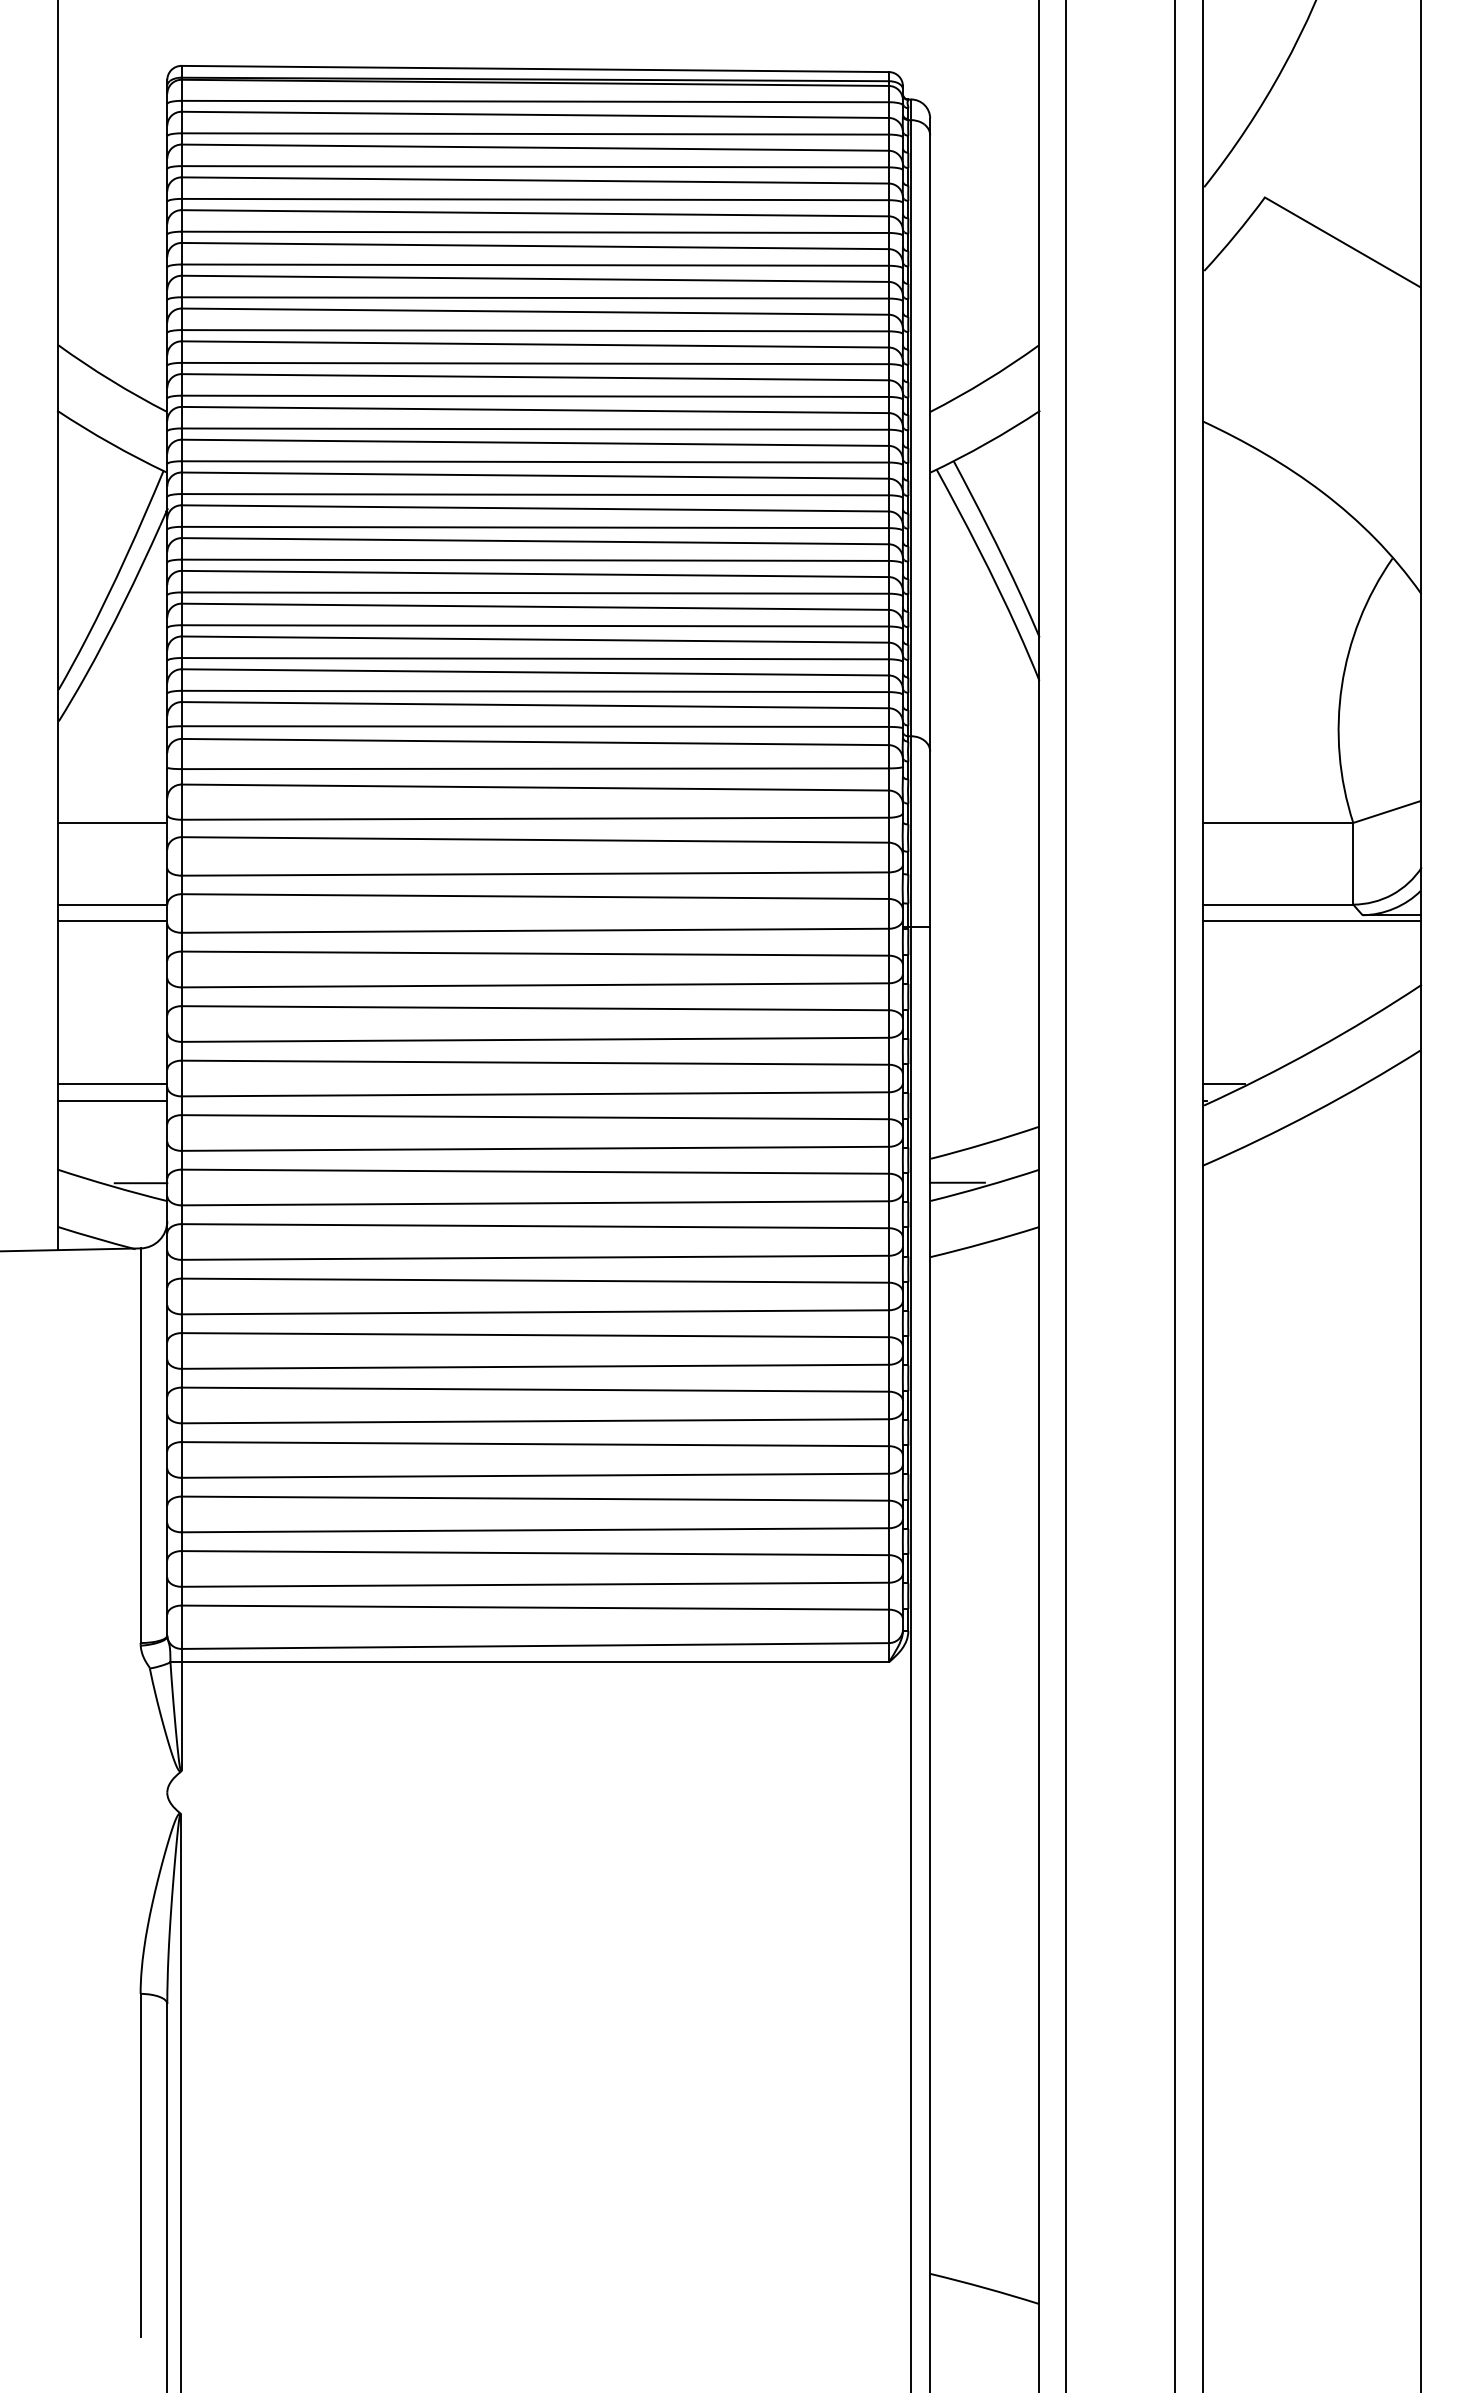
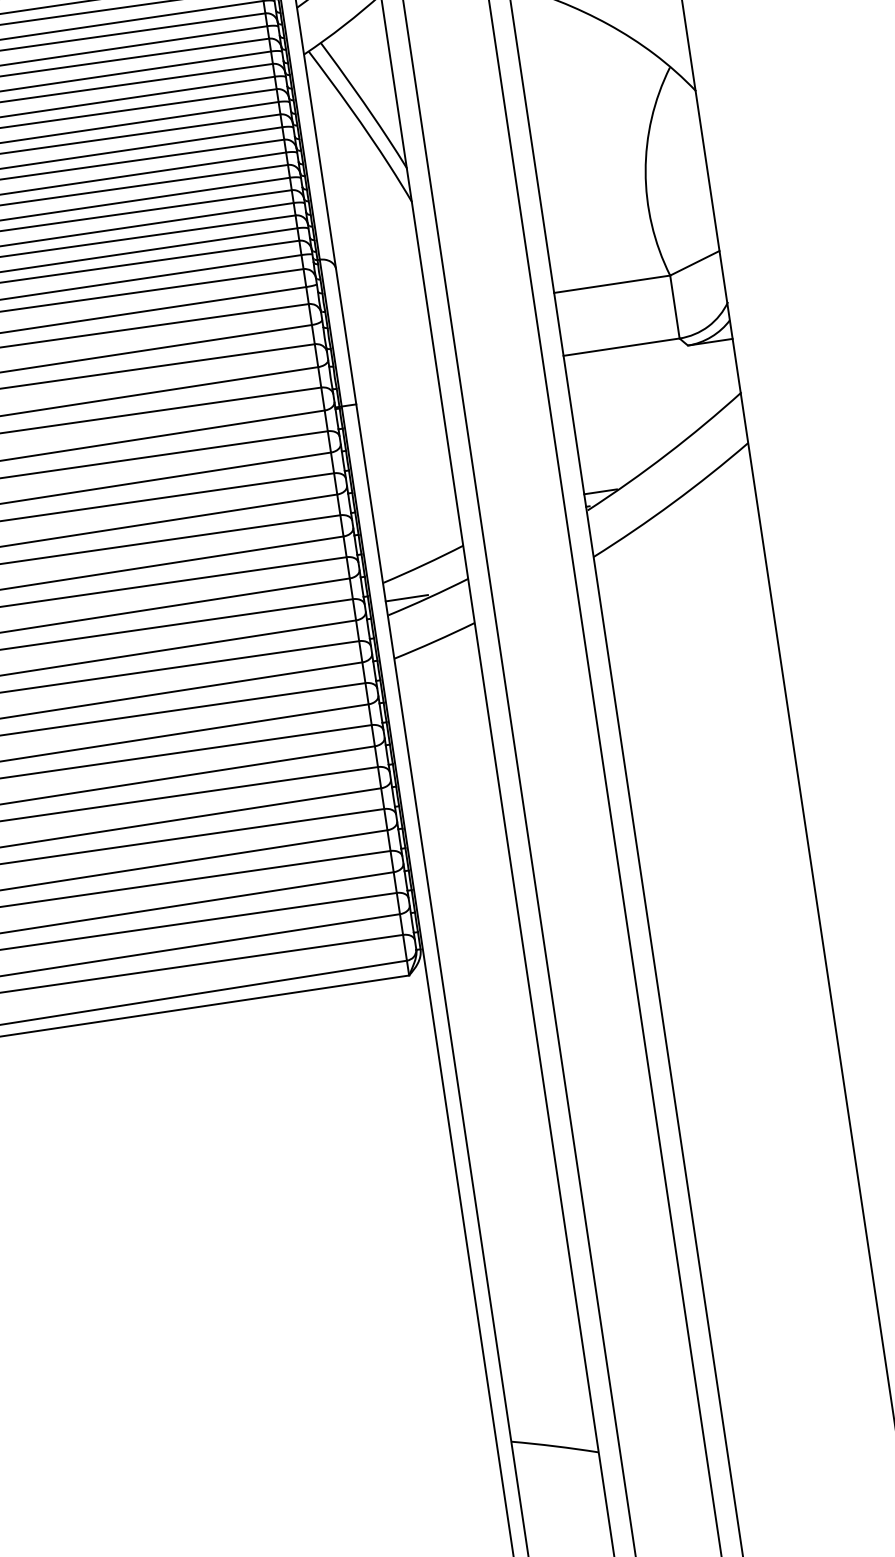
line: (1311, 920) -> (649, 355), removed

